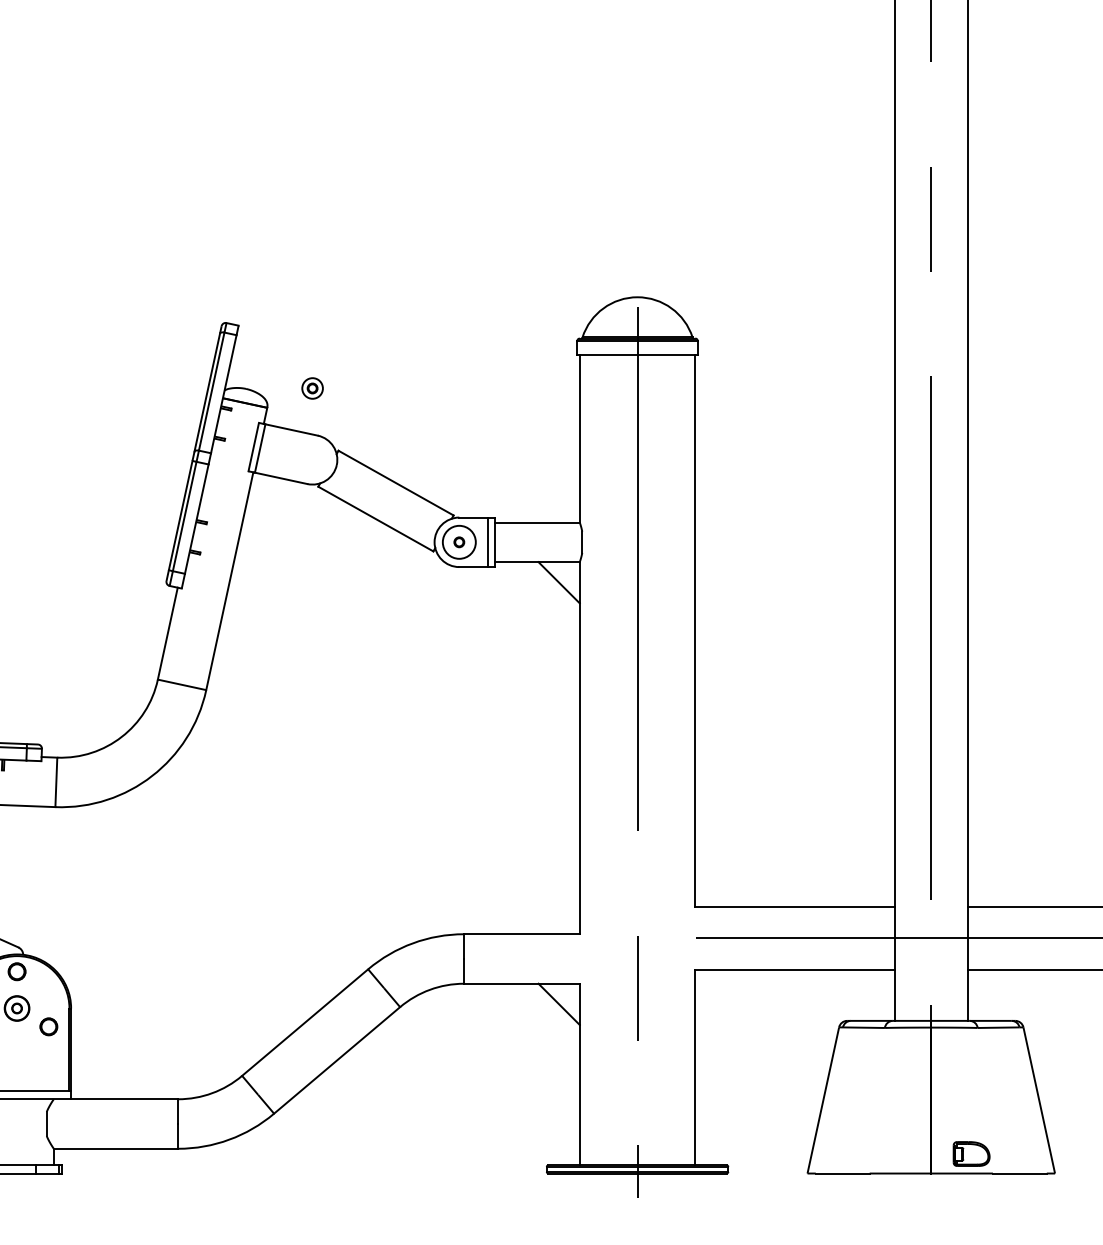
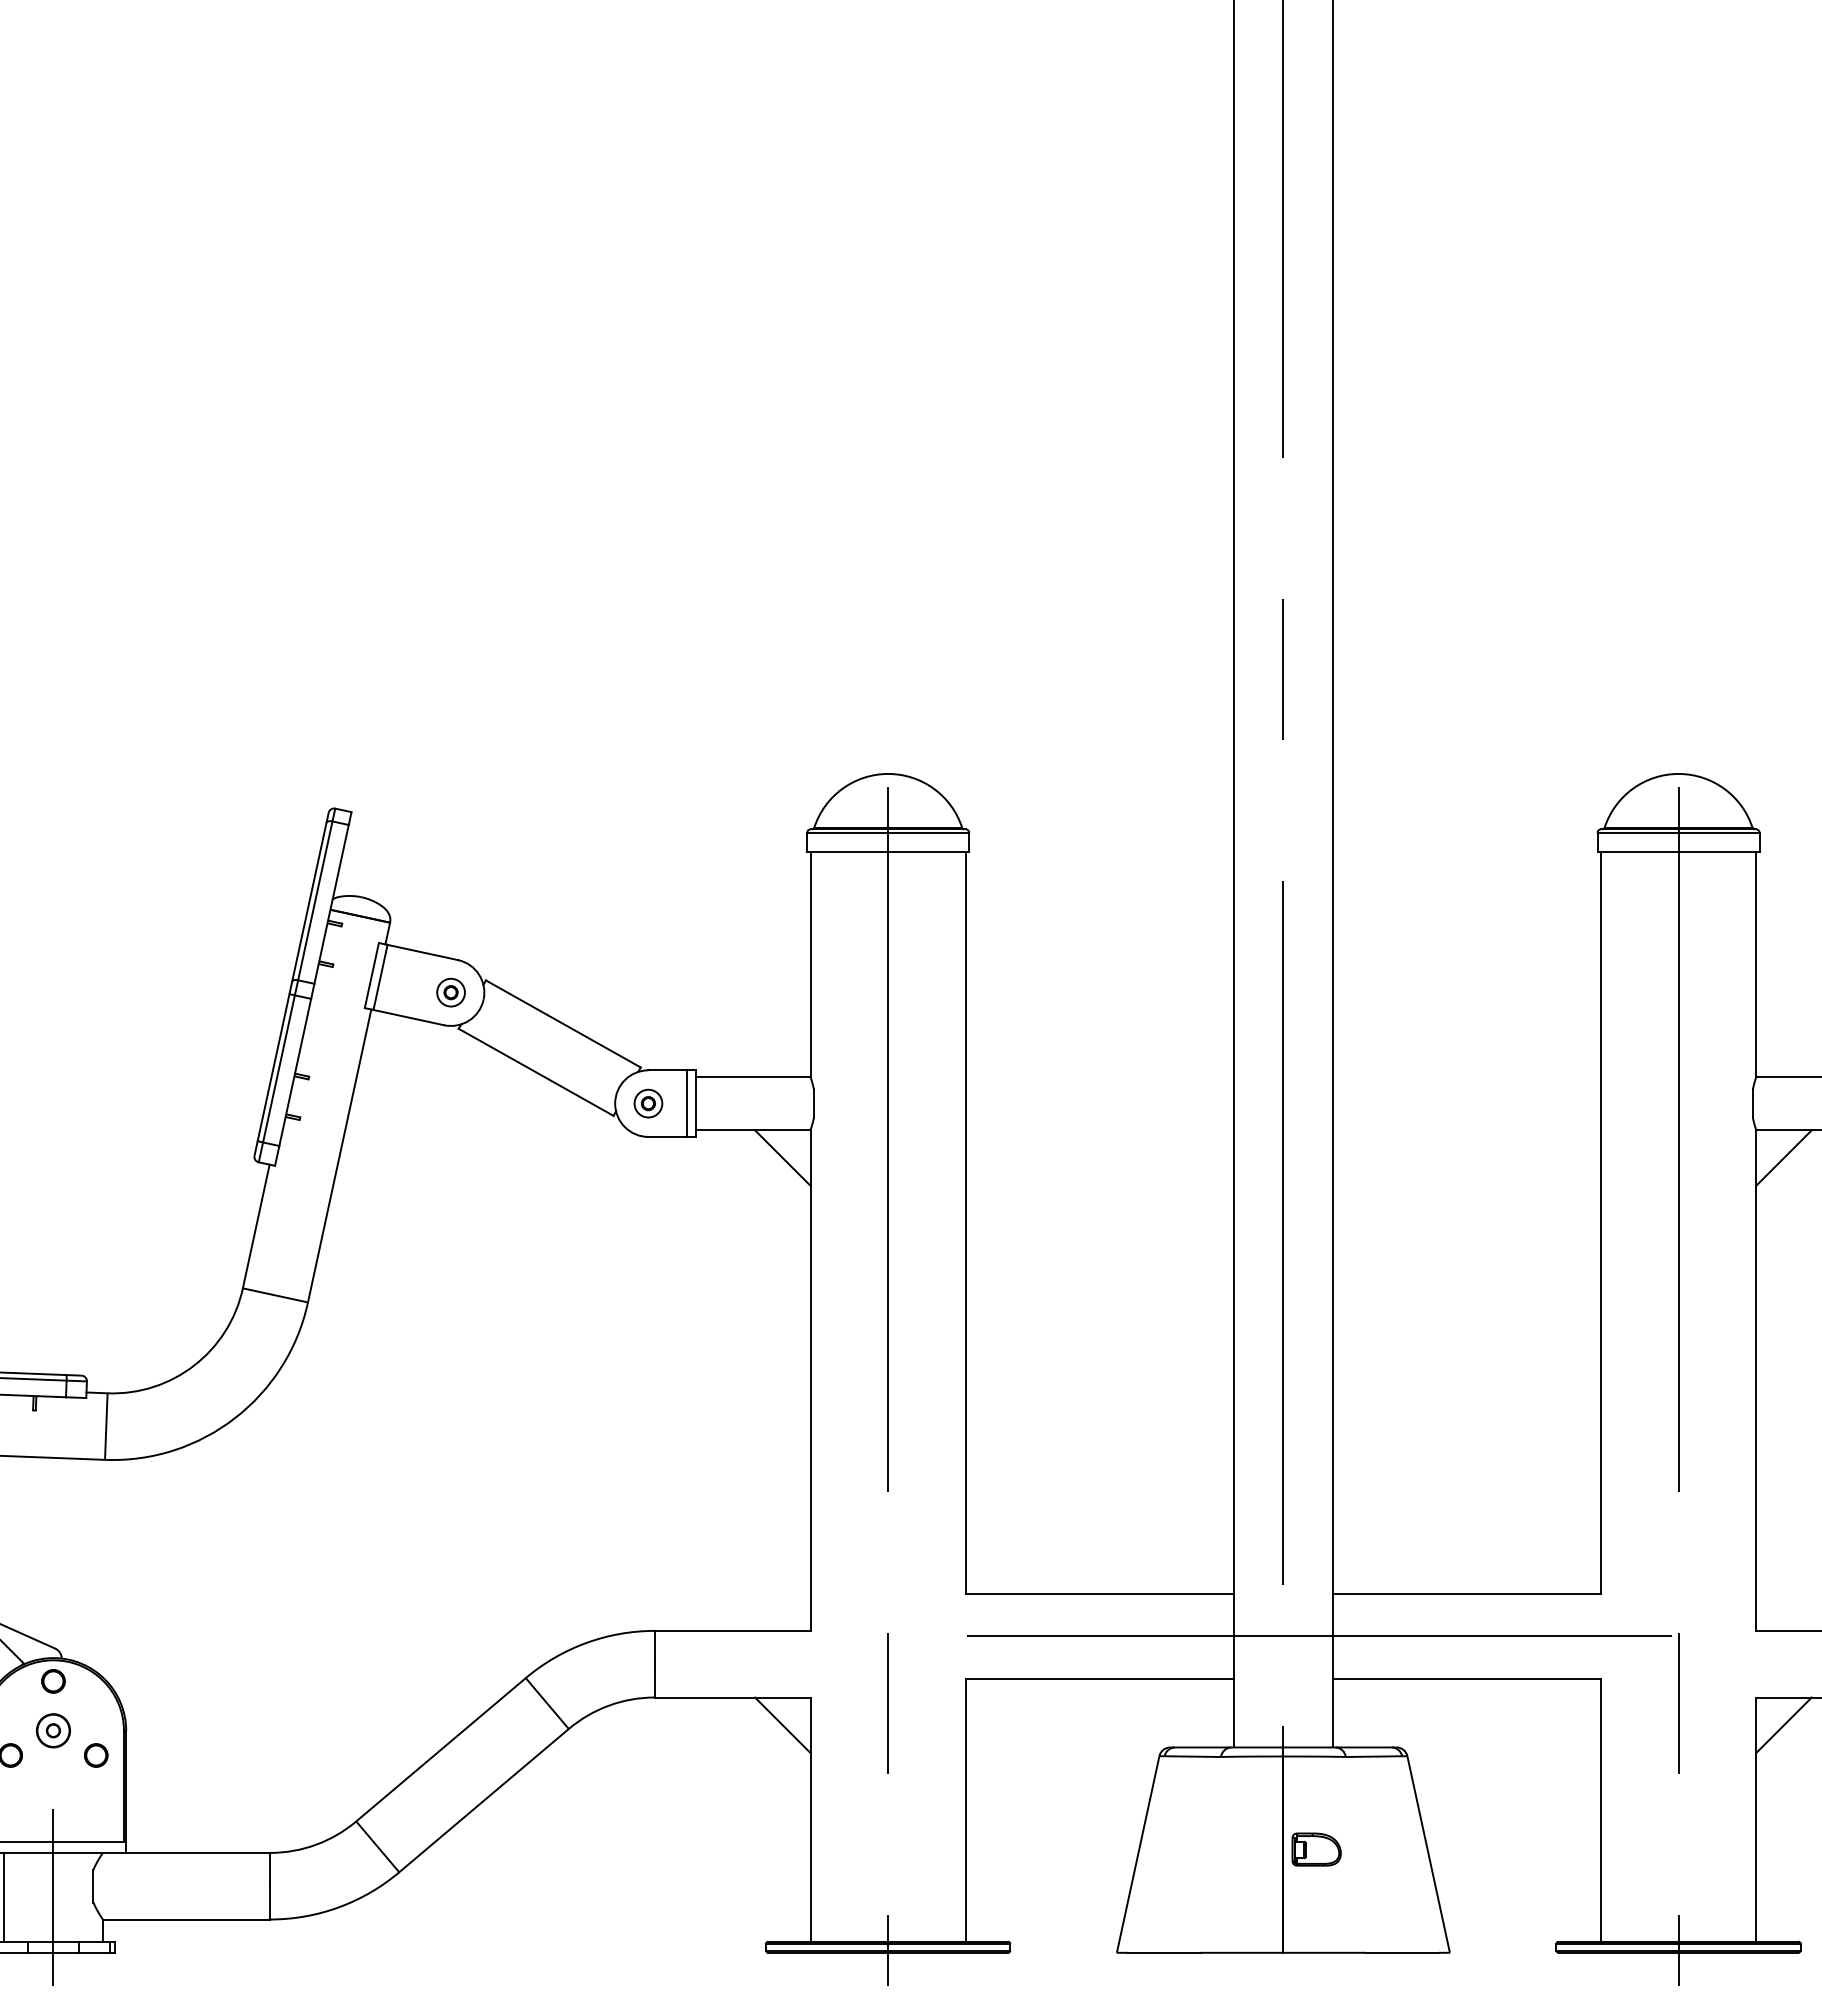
part: (312, 388) -> (450, 992), moved
circle: (459, 542) -> (648, 1103), size x0.62
line: (17, 1132) -> (53, 1897), added
part: (971, 1153) -> (1316, 1849), moved

